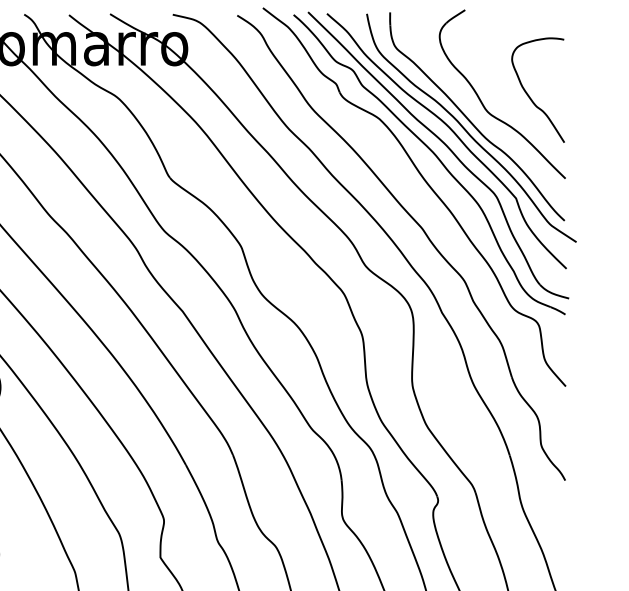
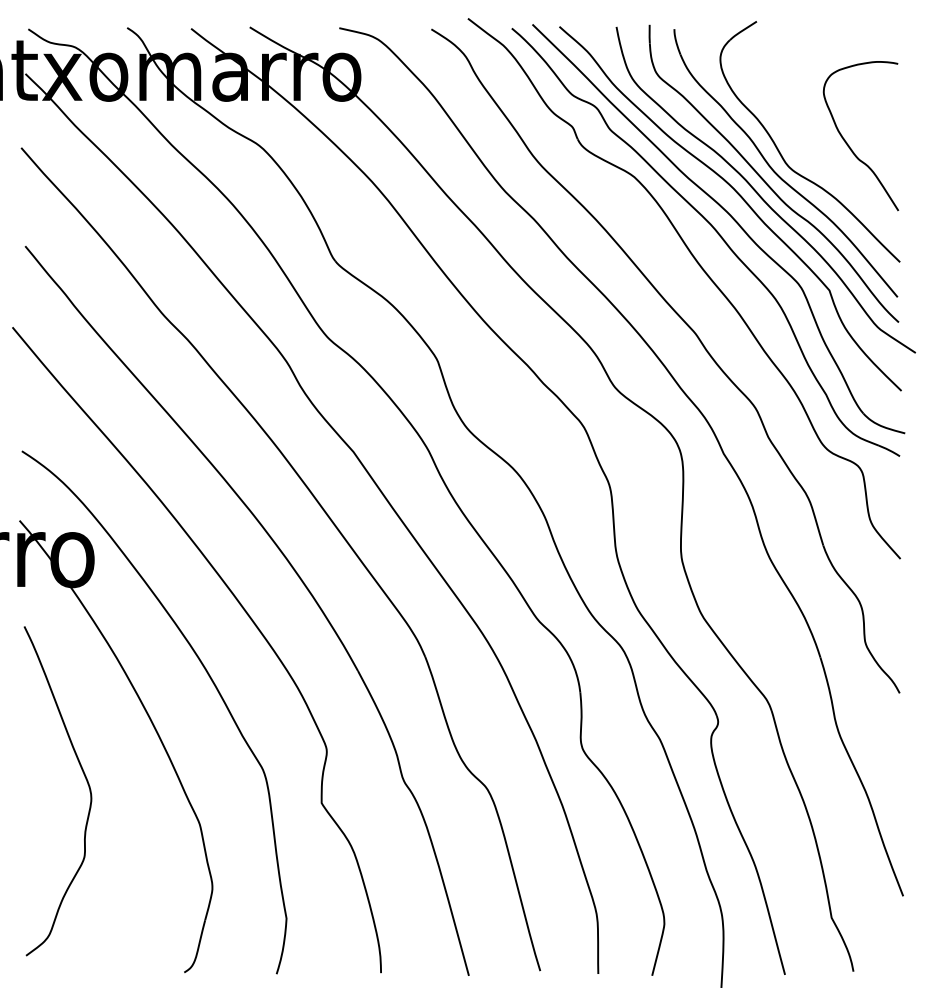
part: (479, 115) -> (776, 172), added

